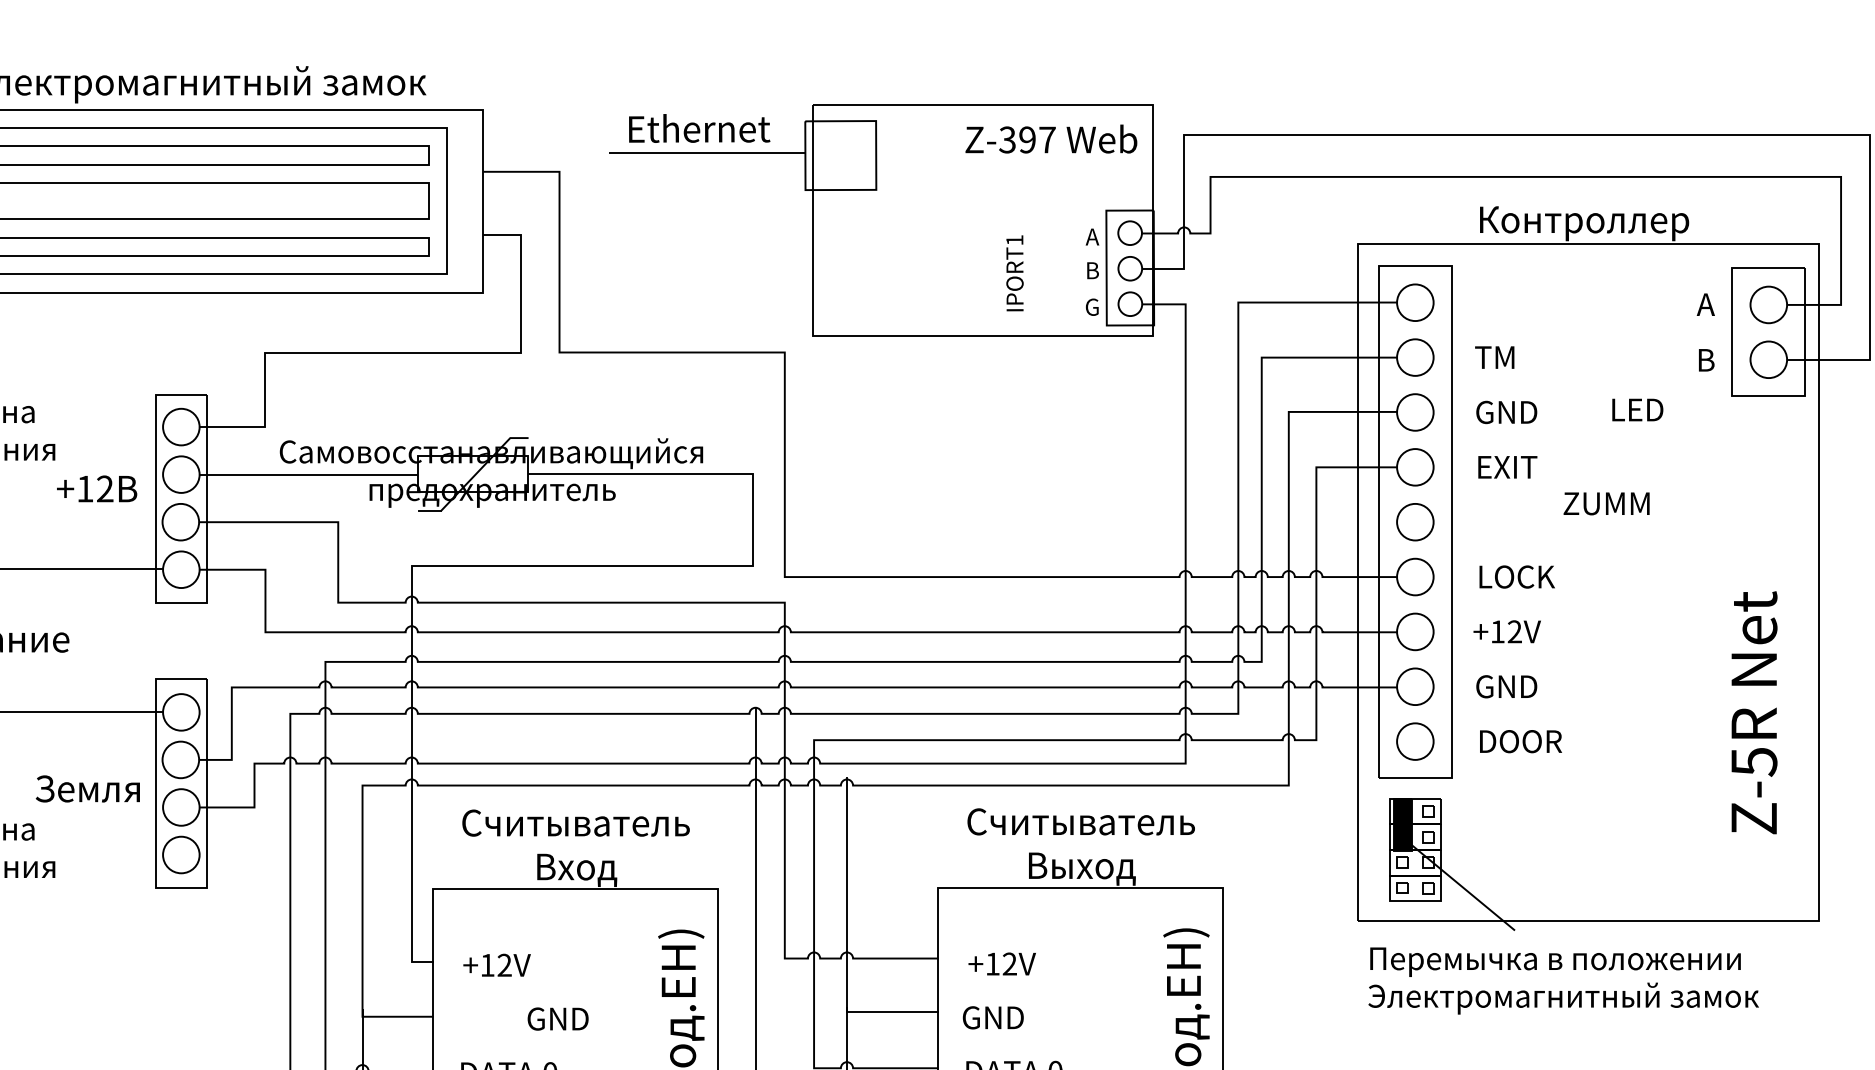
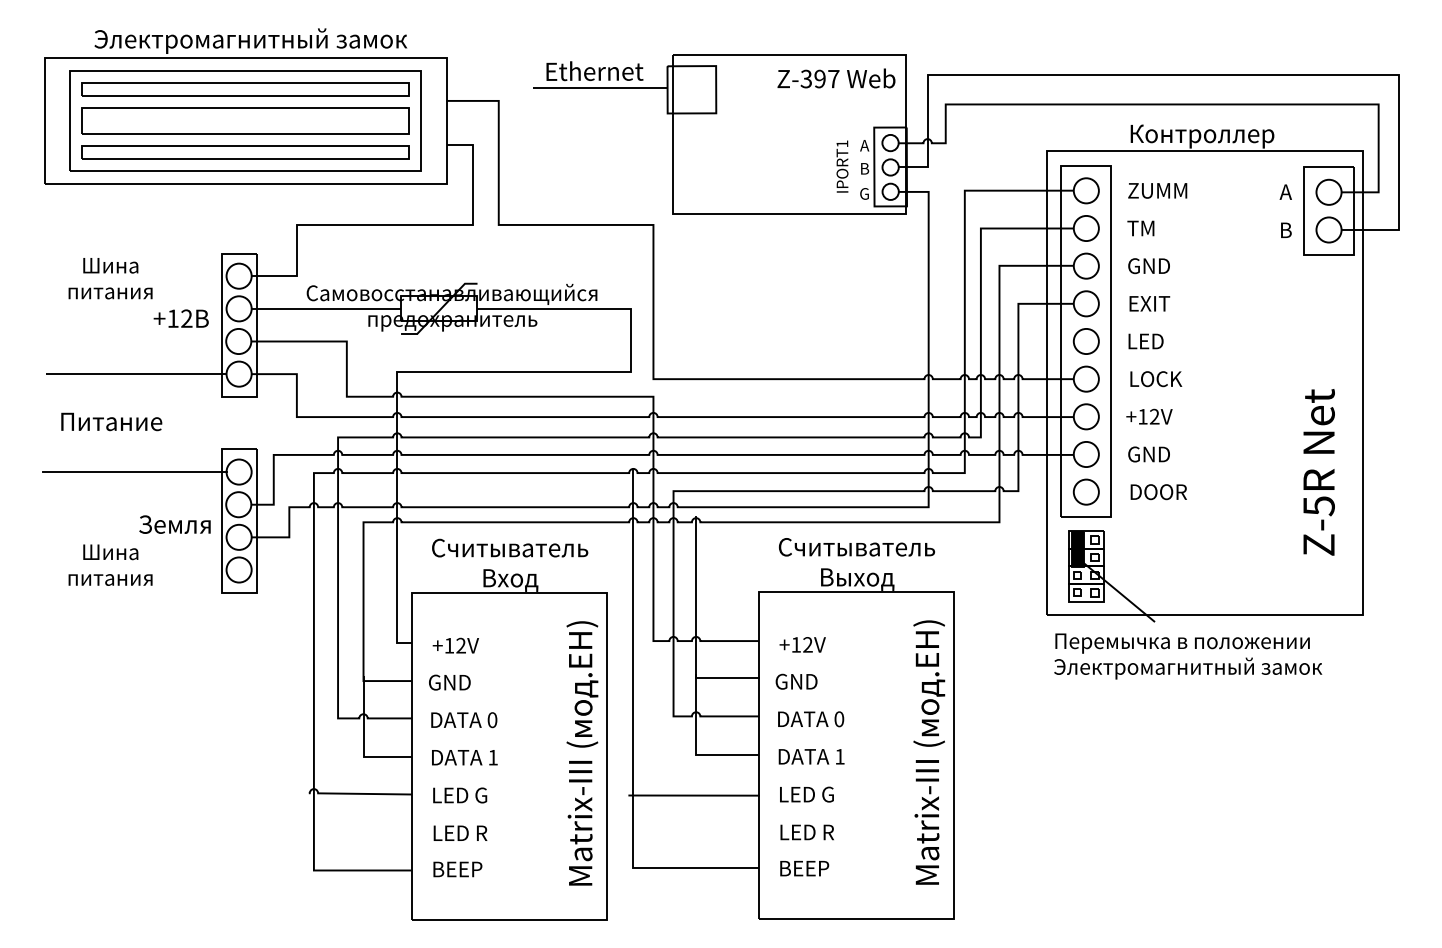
text: (1015, 273) -> (842, 166), moved
text: (1636, 410) -> (1145, 341), moved
text: (1606, 503) -> (1157, 190), moved
text: (557, 1018) -> (449, 682), moved

